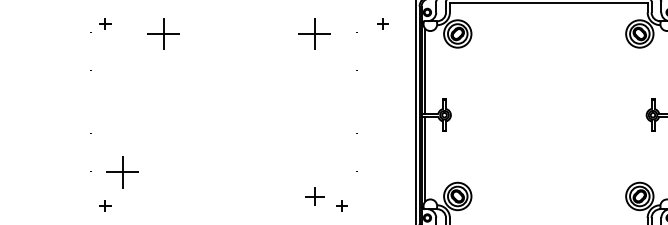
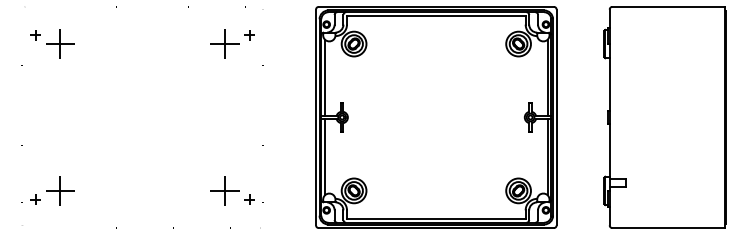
part: (382, 24) -> (249, 35), moved
part: (163, 33) -> (60, 43), moved
part: (122, 171) -> (60, 190), moved
part: (314, 196) -> (224, 190), size x1.67

